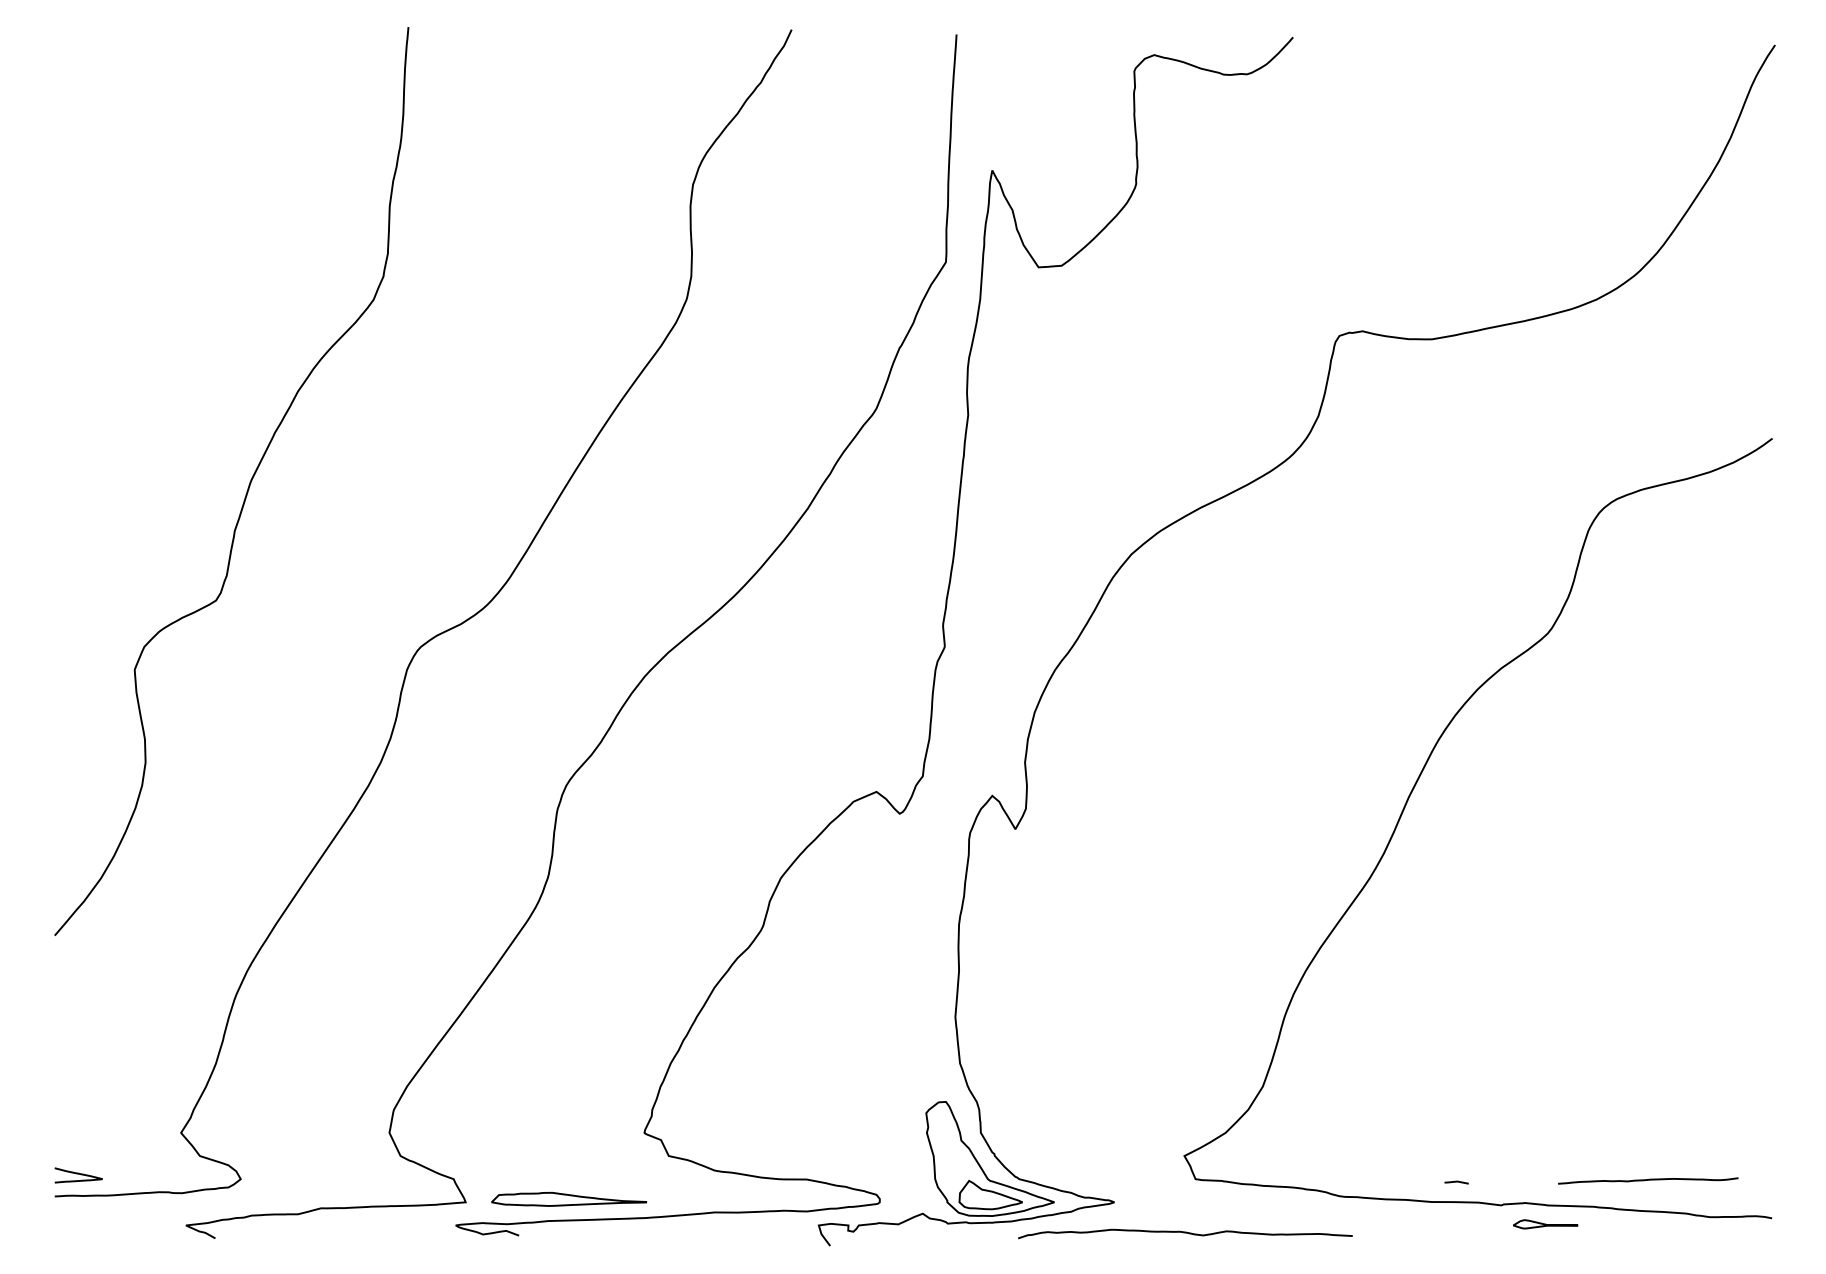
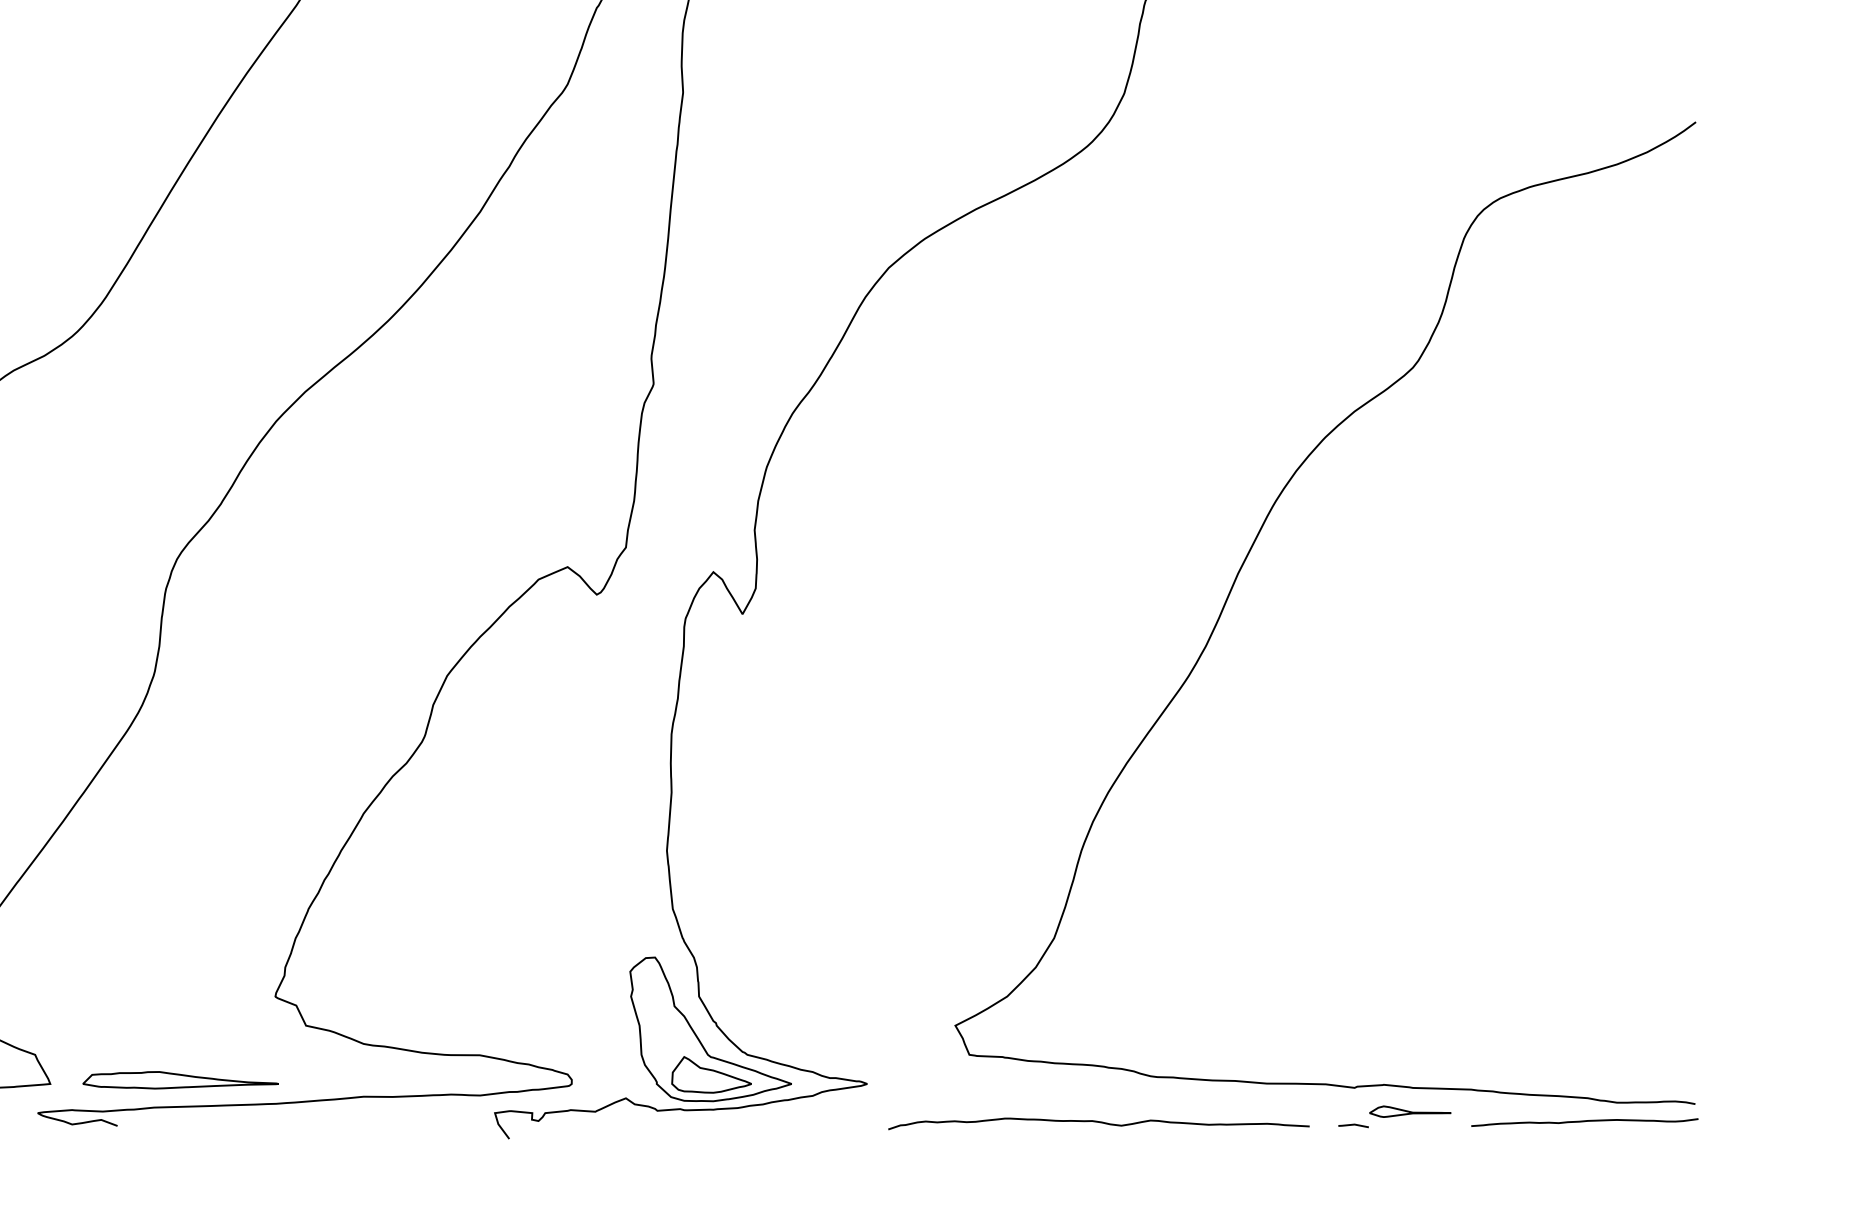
curve: (1648, 1180) -> (1585, 1121), moved
line: (1456, 1182) -> (1353, 1125), moved
curve: (1185, 1233) -> (1099, 1123), moved

